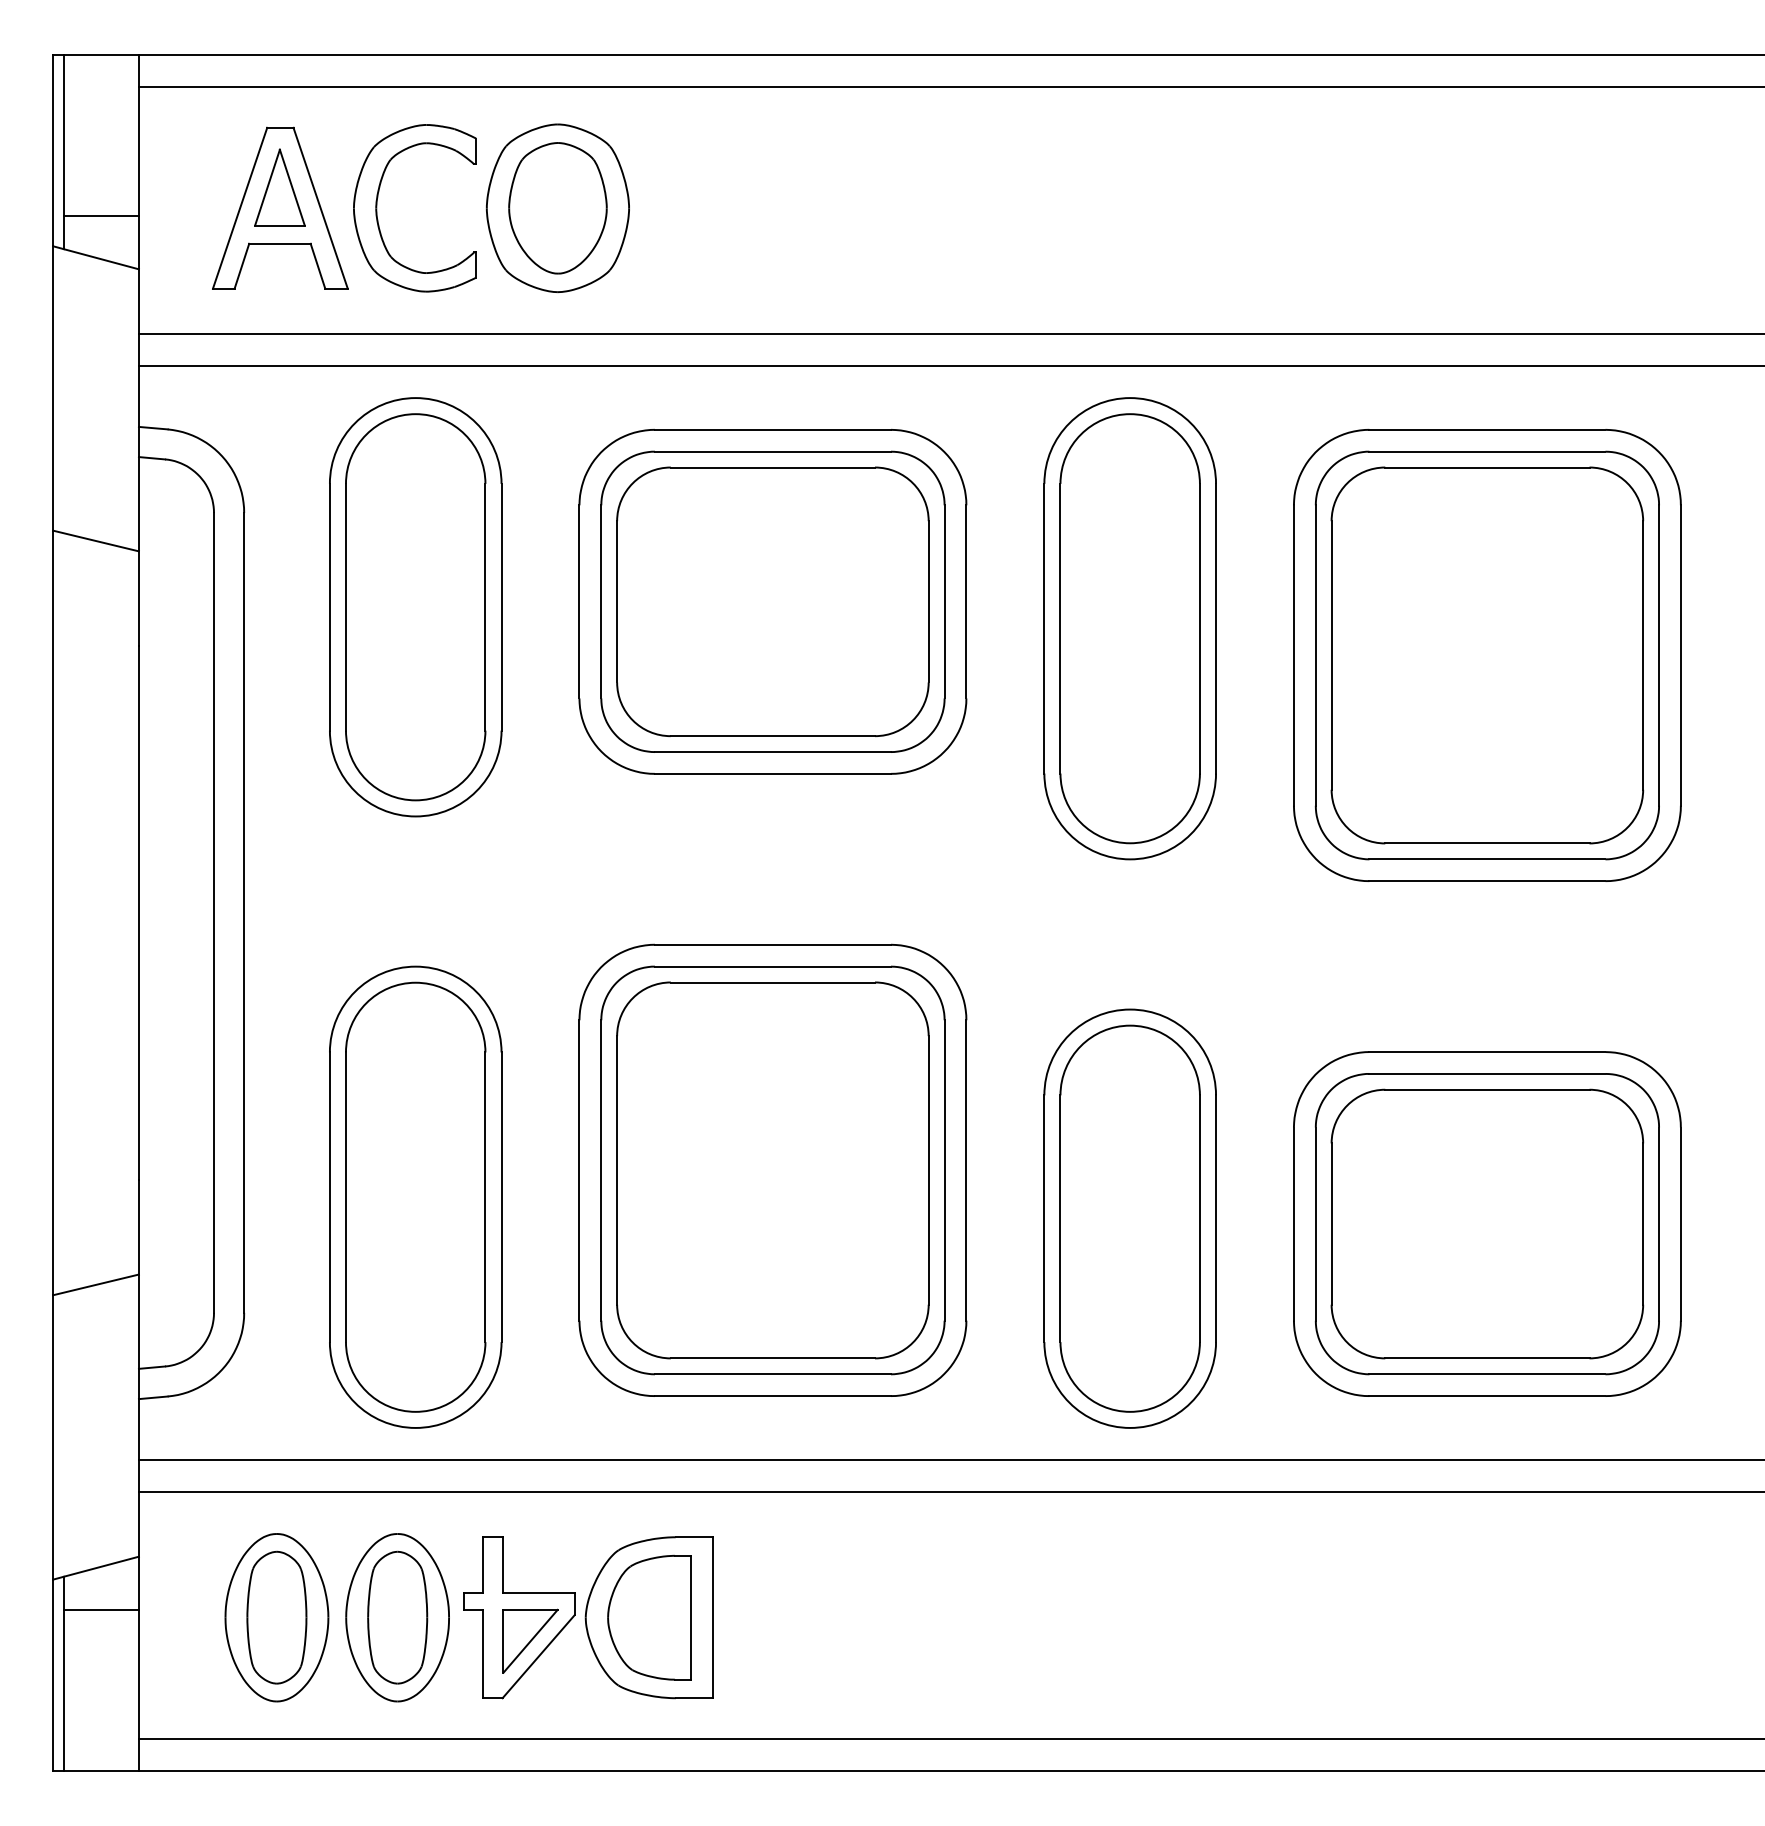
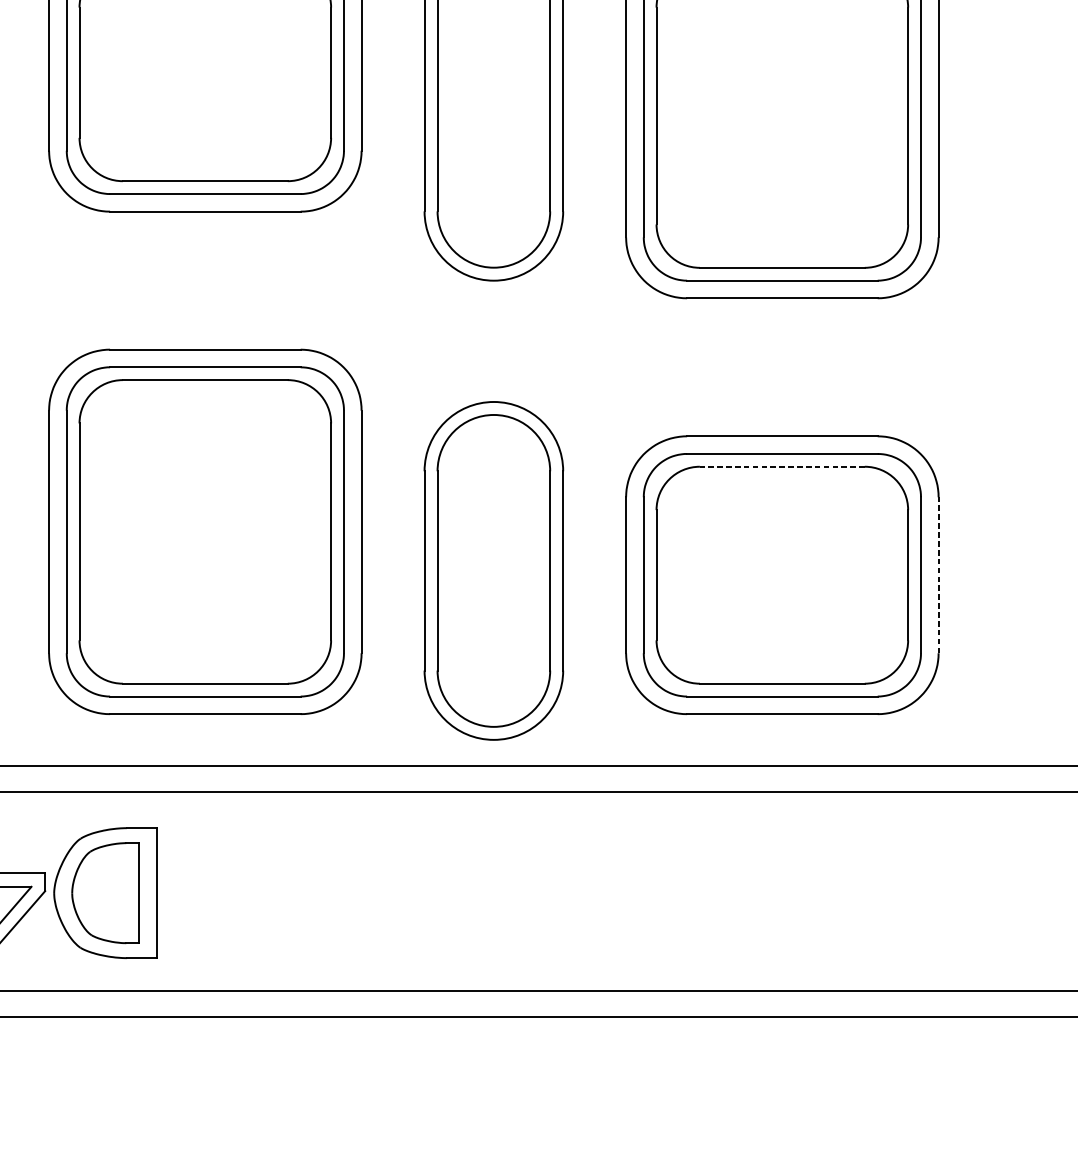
line: (1486, 1089) -> (781, 466), solid -> dashed
line: (1680, 1224) -> (938, 575), solid -> dashed

